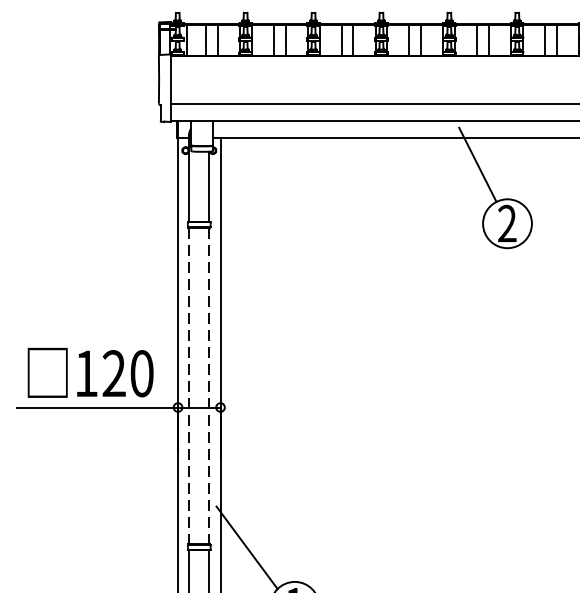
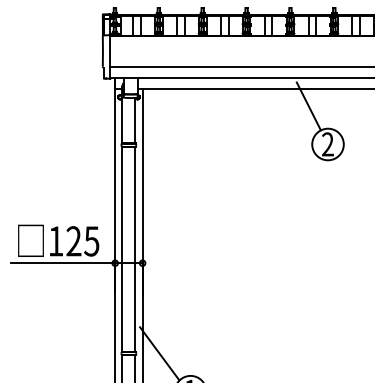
text: (141, 373) -> (91, 241), 120 -> 125
line: (189, 386) -> (122, 249), dashed -> solid
line: (209, 386) -> (135, 249), dashed -> solid

